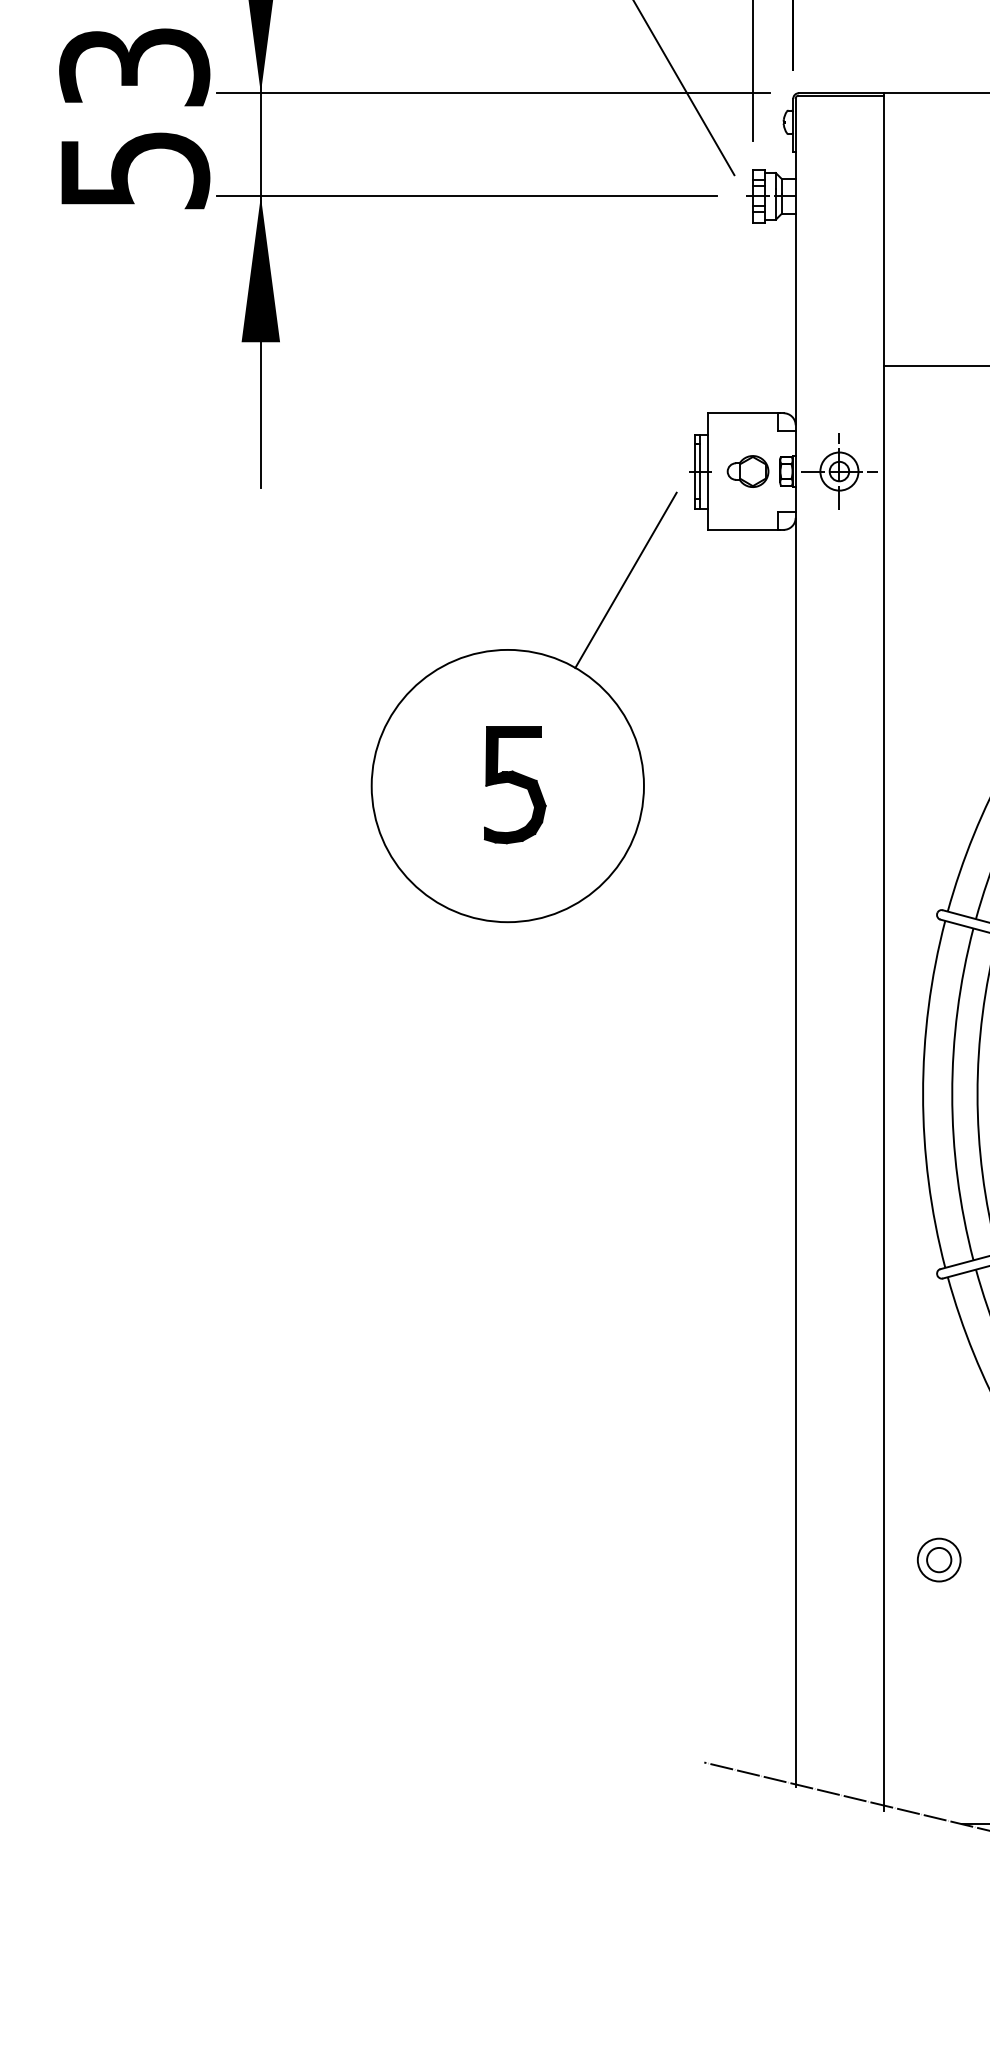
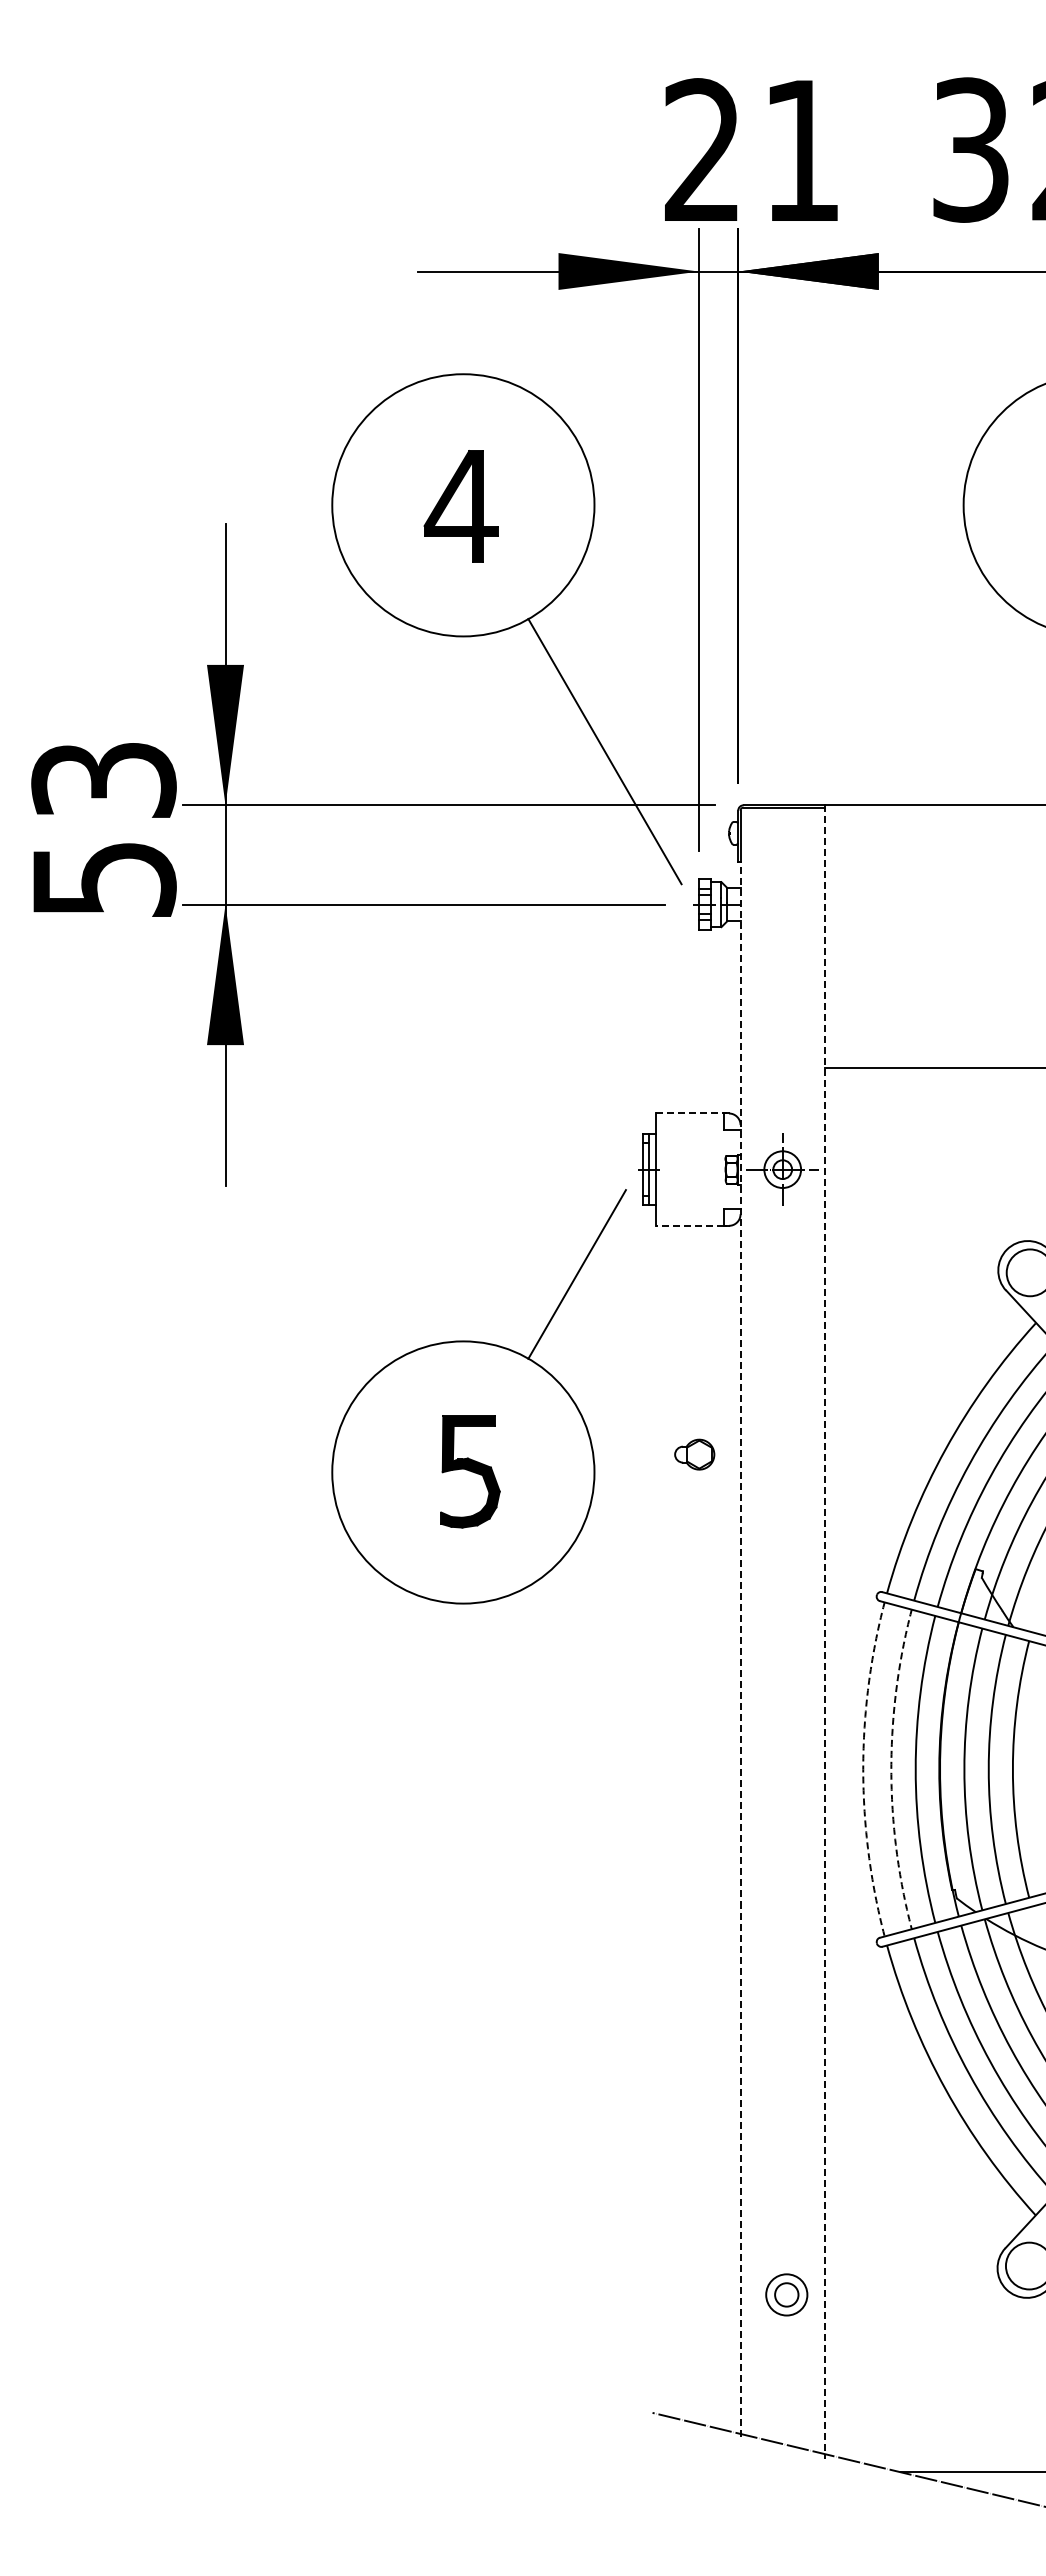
line: (743, 413) -> (690, 1113), solid -> dashed
part: (747, 471) -> (694, 1454), moved
line: (743, 529) -> (690, 1225), solid -> dashed
line: (883, 952) -> (825, 1632), solid -> dashed
line: (795, 968) -> (740, 1648), solid -> dashed
arc: (923, 1094) -> (863, 1769), solid -> dashed
arc: (952, 1094) -> (891, 1769), solid -> dashed
part: (938, 1559) -> (786, 2294), moved

